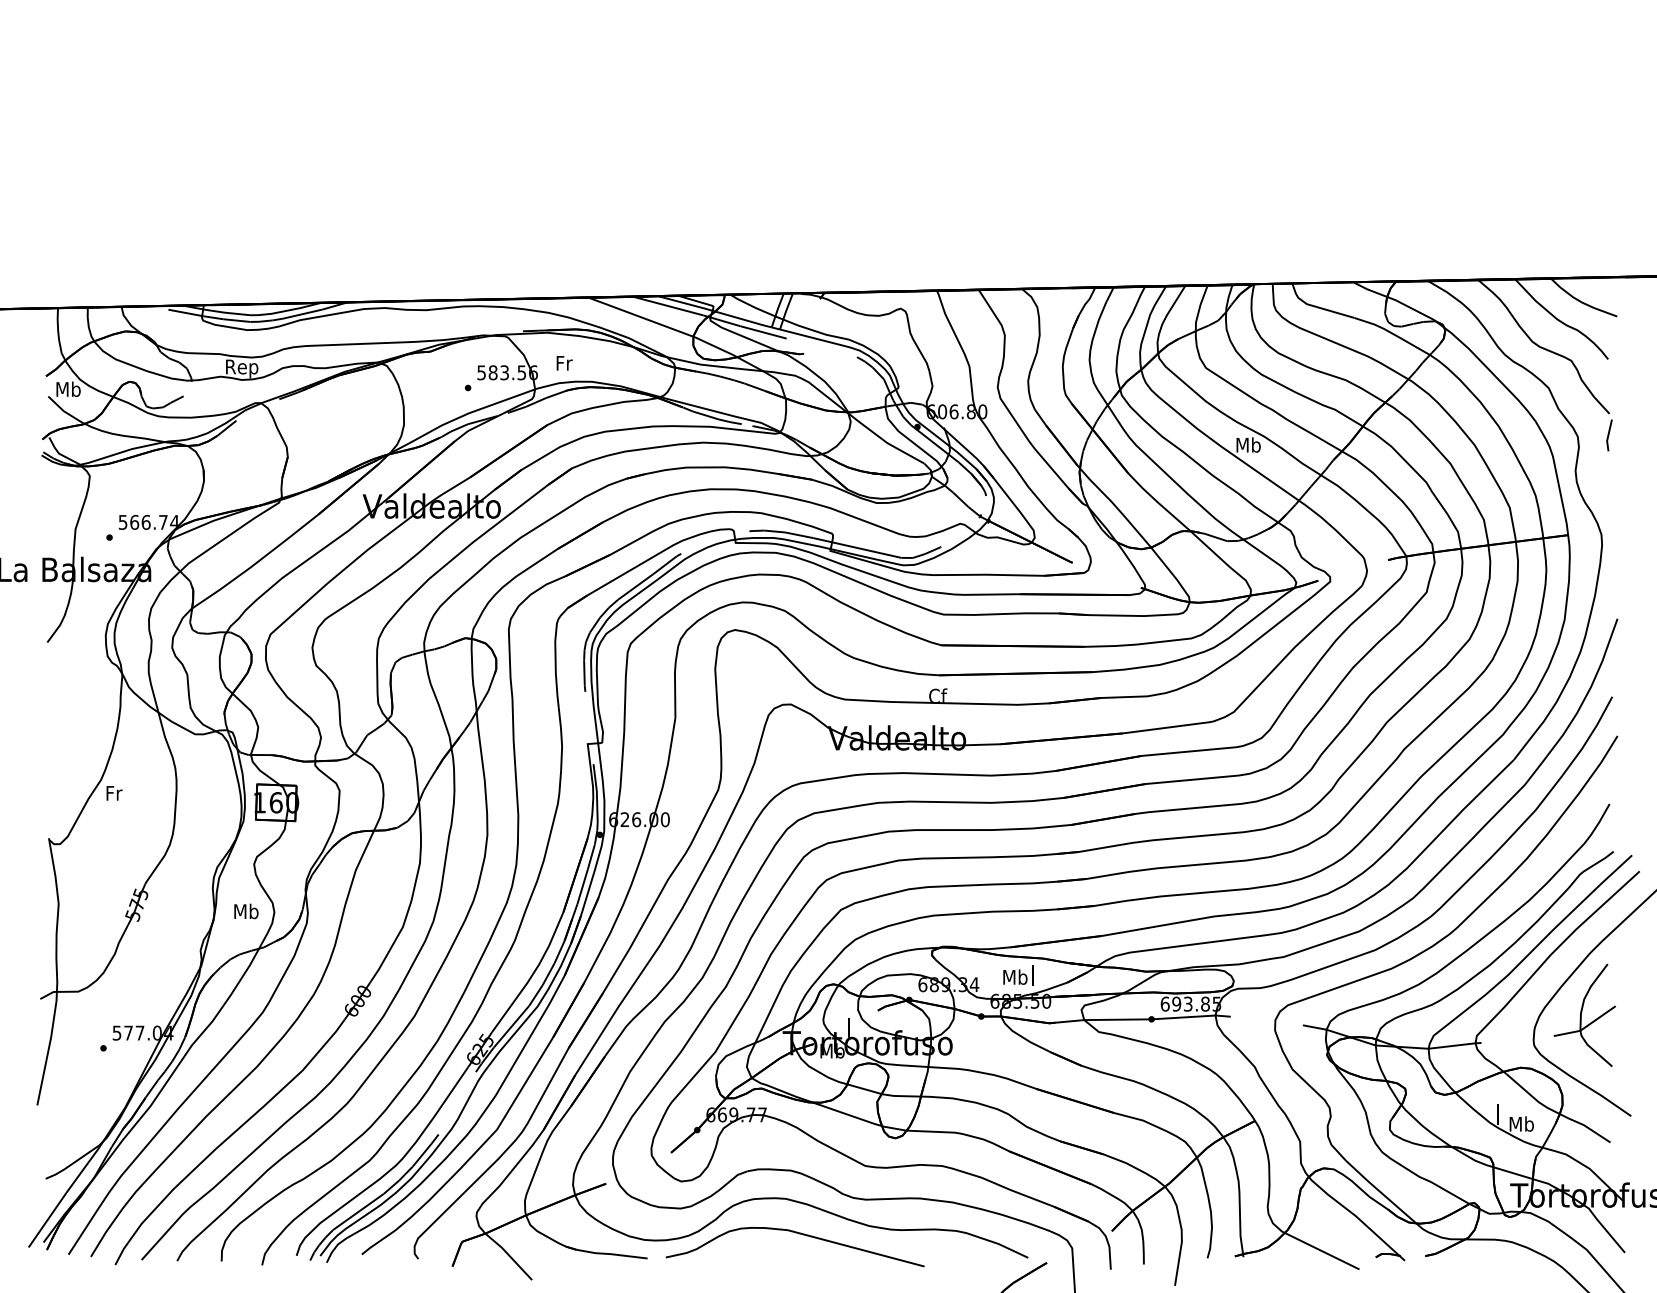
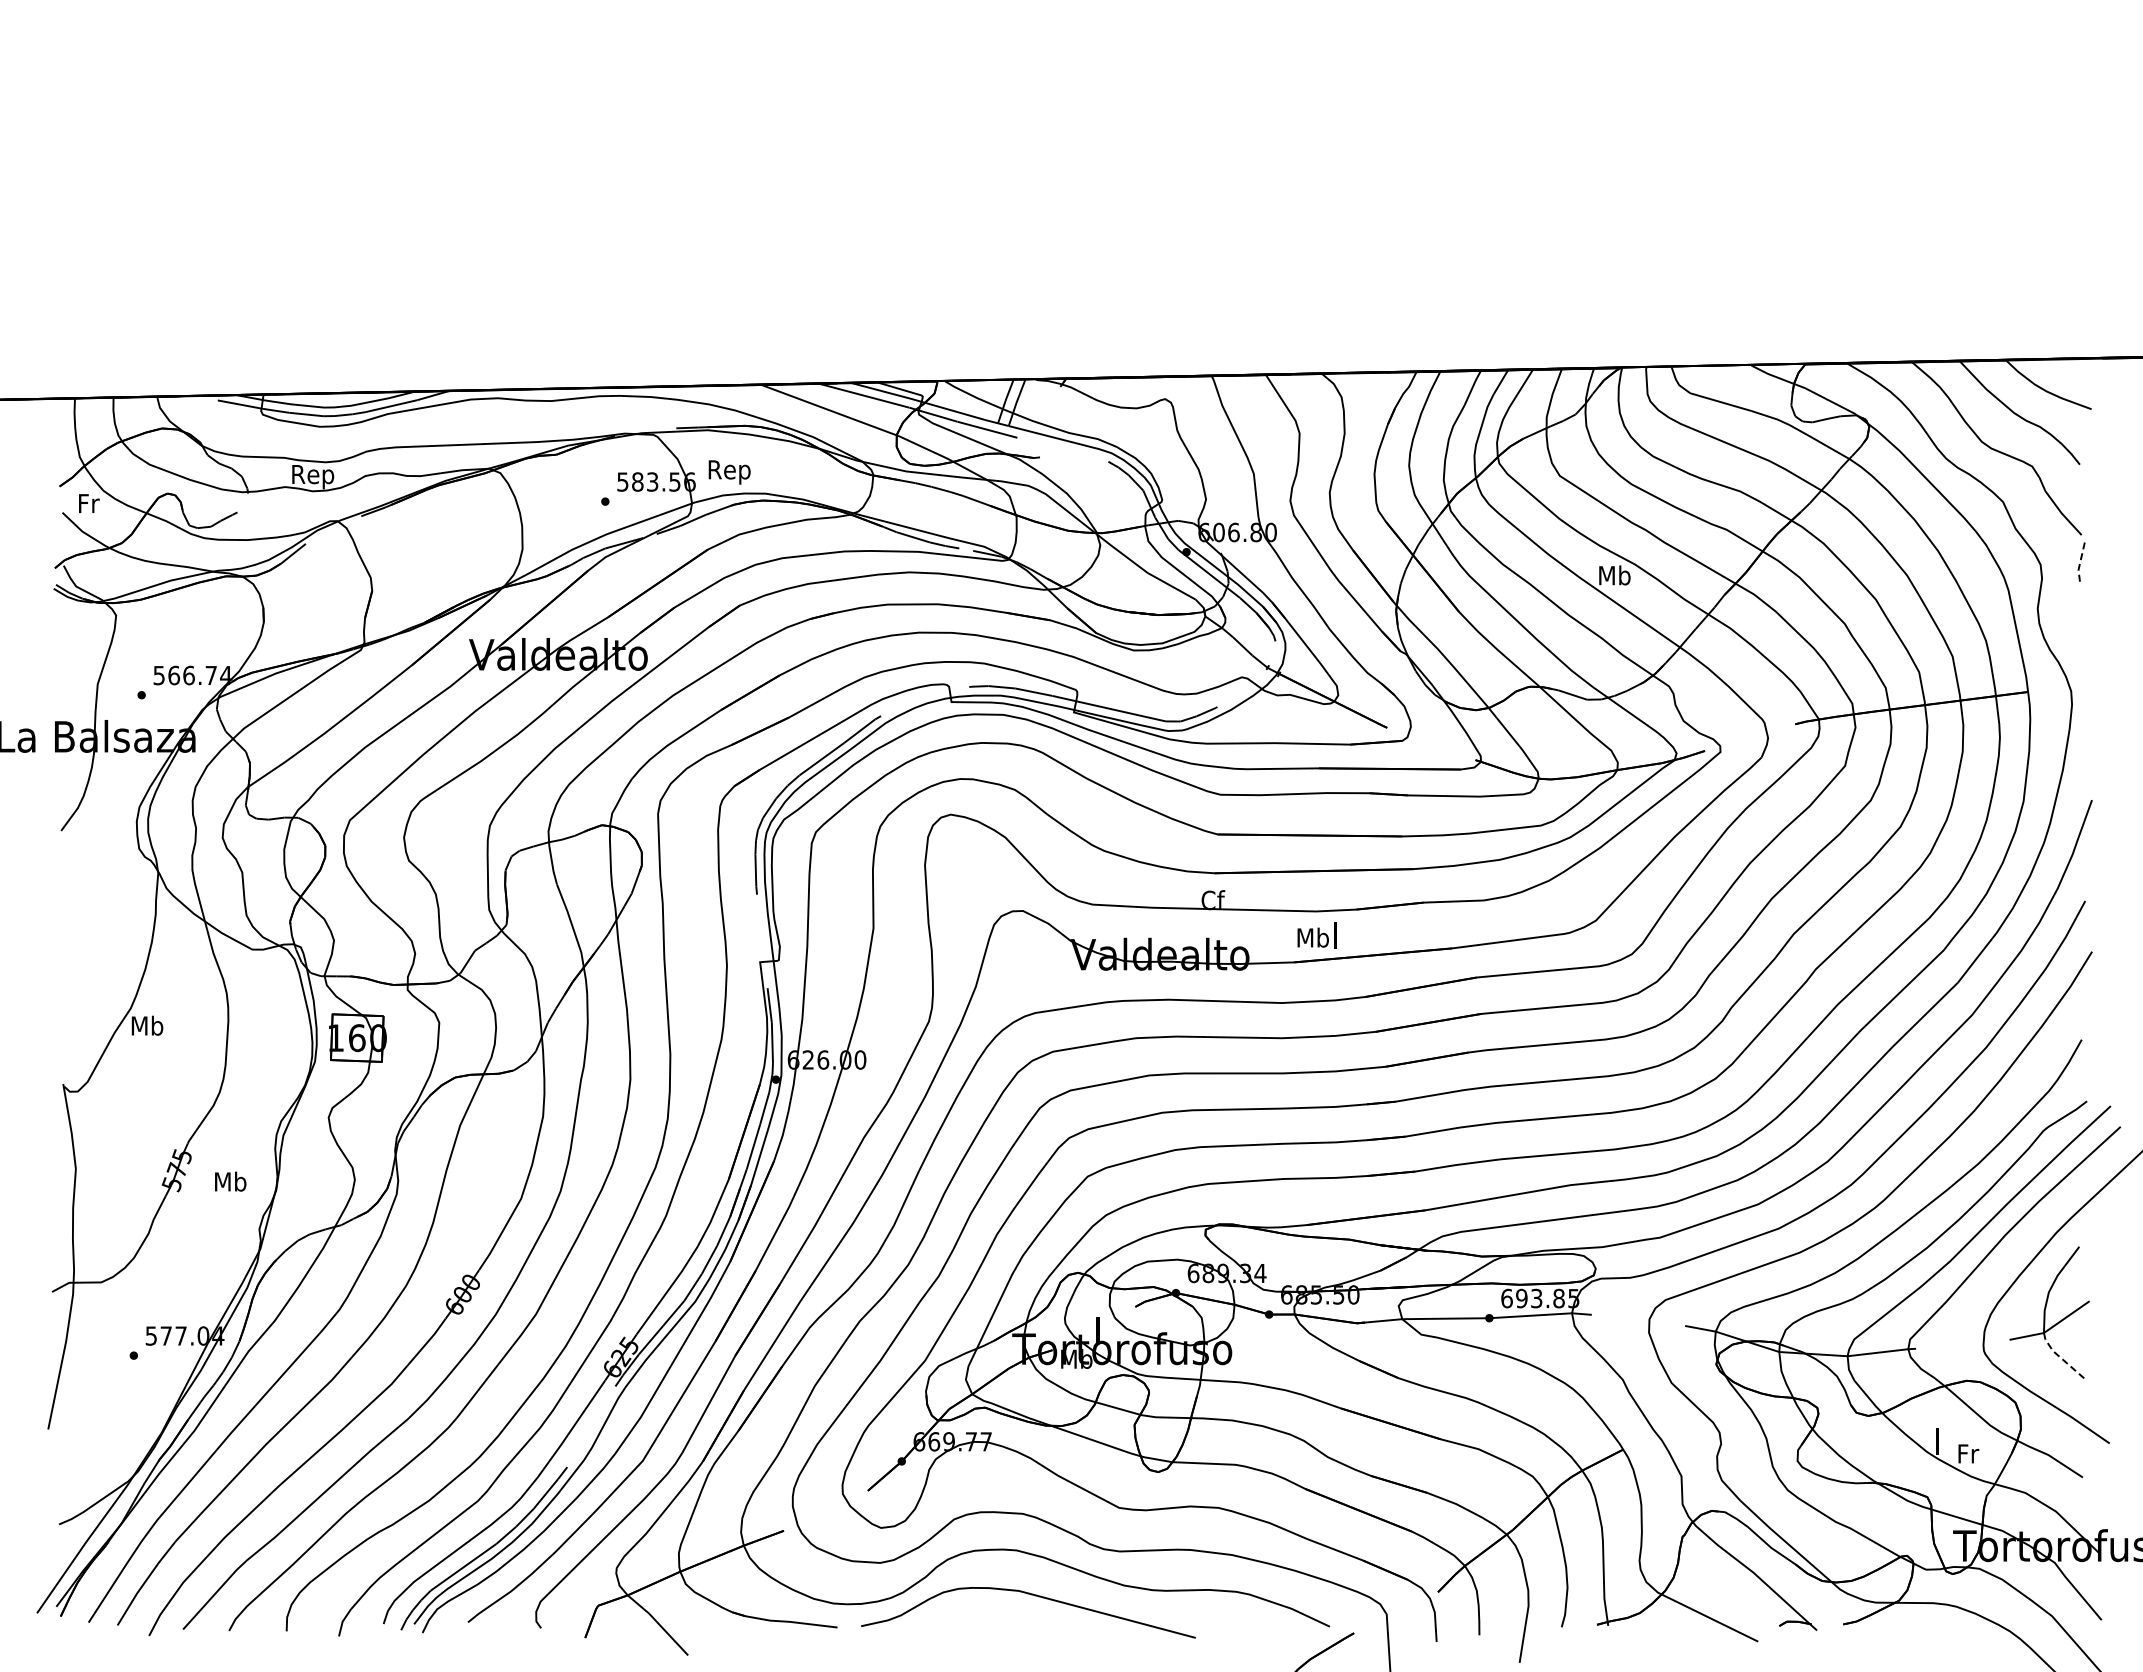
text: (564, 365) -> (729, 472), Fr -> Rep
text: (68, 389) -> (88, 503), Mb -> Fr
line: (1608, 435) -> (2080, 563), solid -> dashed
text: (114, 793) -> (147, 1025), Fr -> Mb
text: (246, 911) -> (230, 1181), moved
text: (1017, 975) -> (1316, 935), moved
line: (1593, 1049) -> (2060, 1357), solid -> dashed
text: (1521, 1123) -> (1967, 1453), Mb -> Fr

